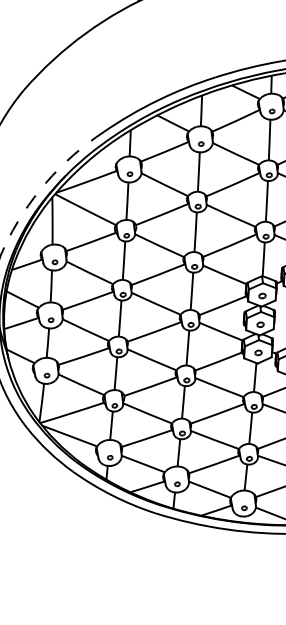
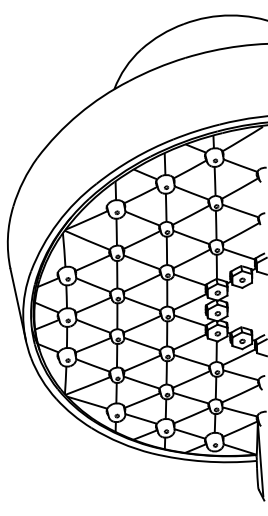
arc: (45, 183) -> (57, 223), dashed -> solid

